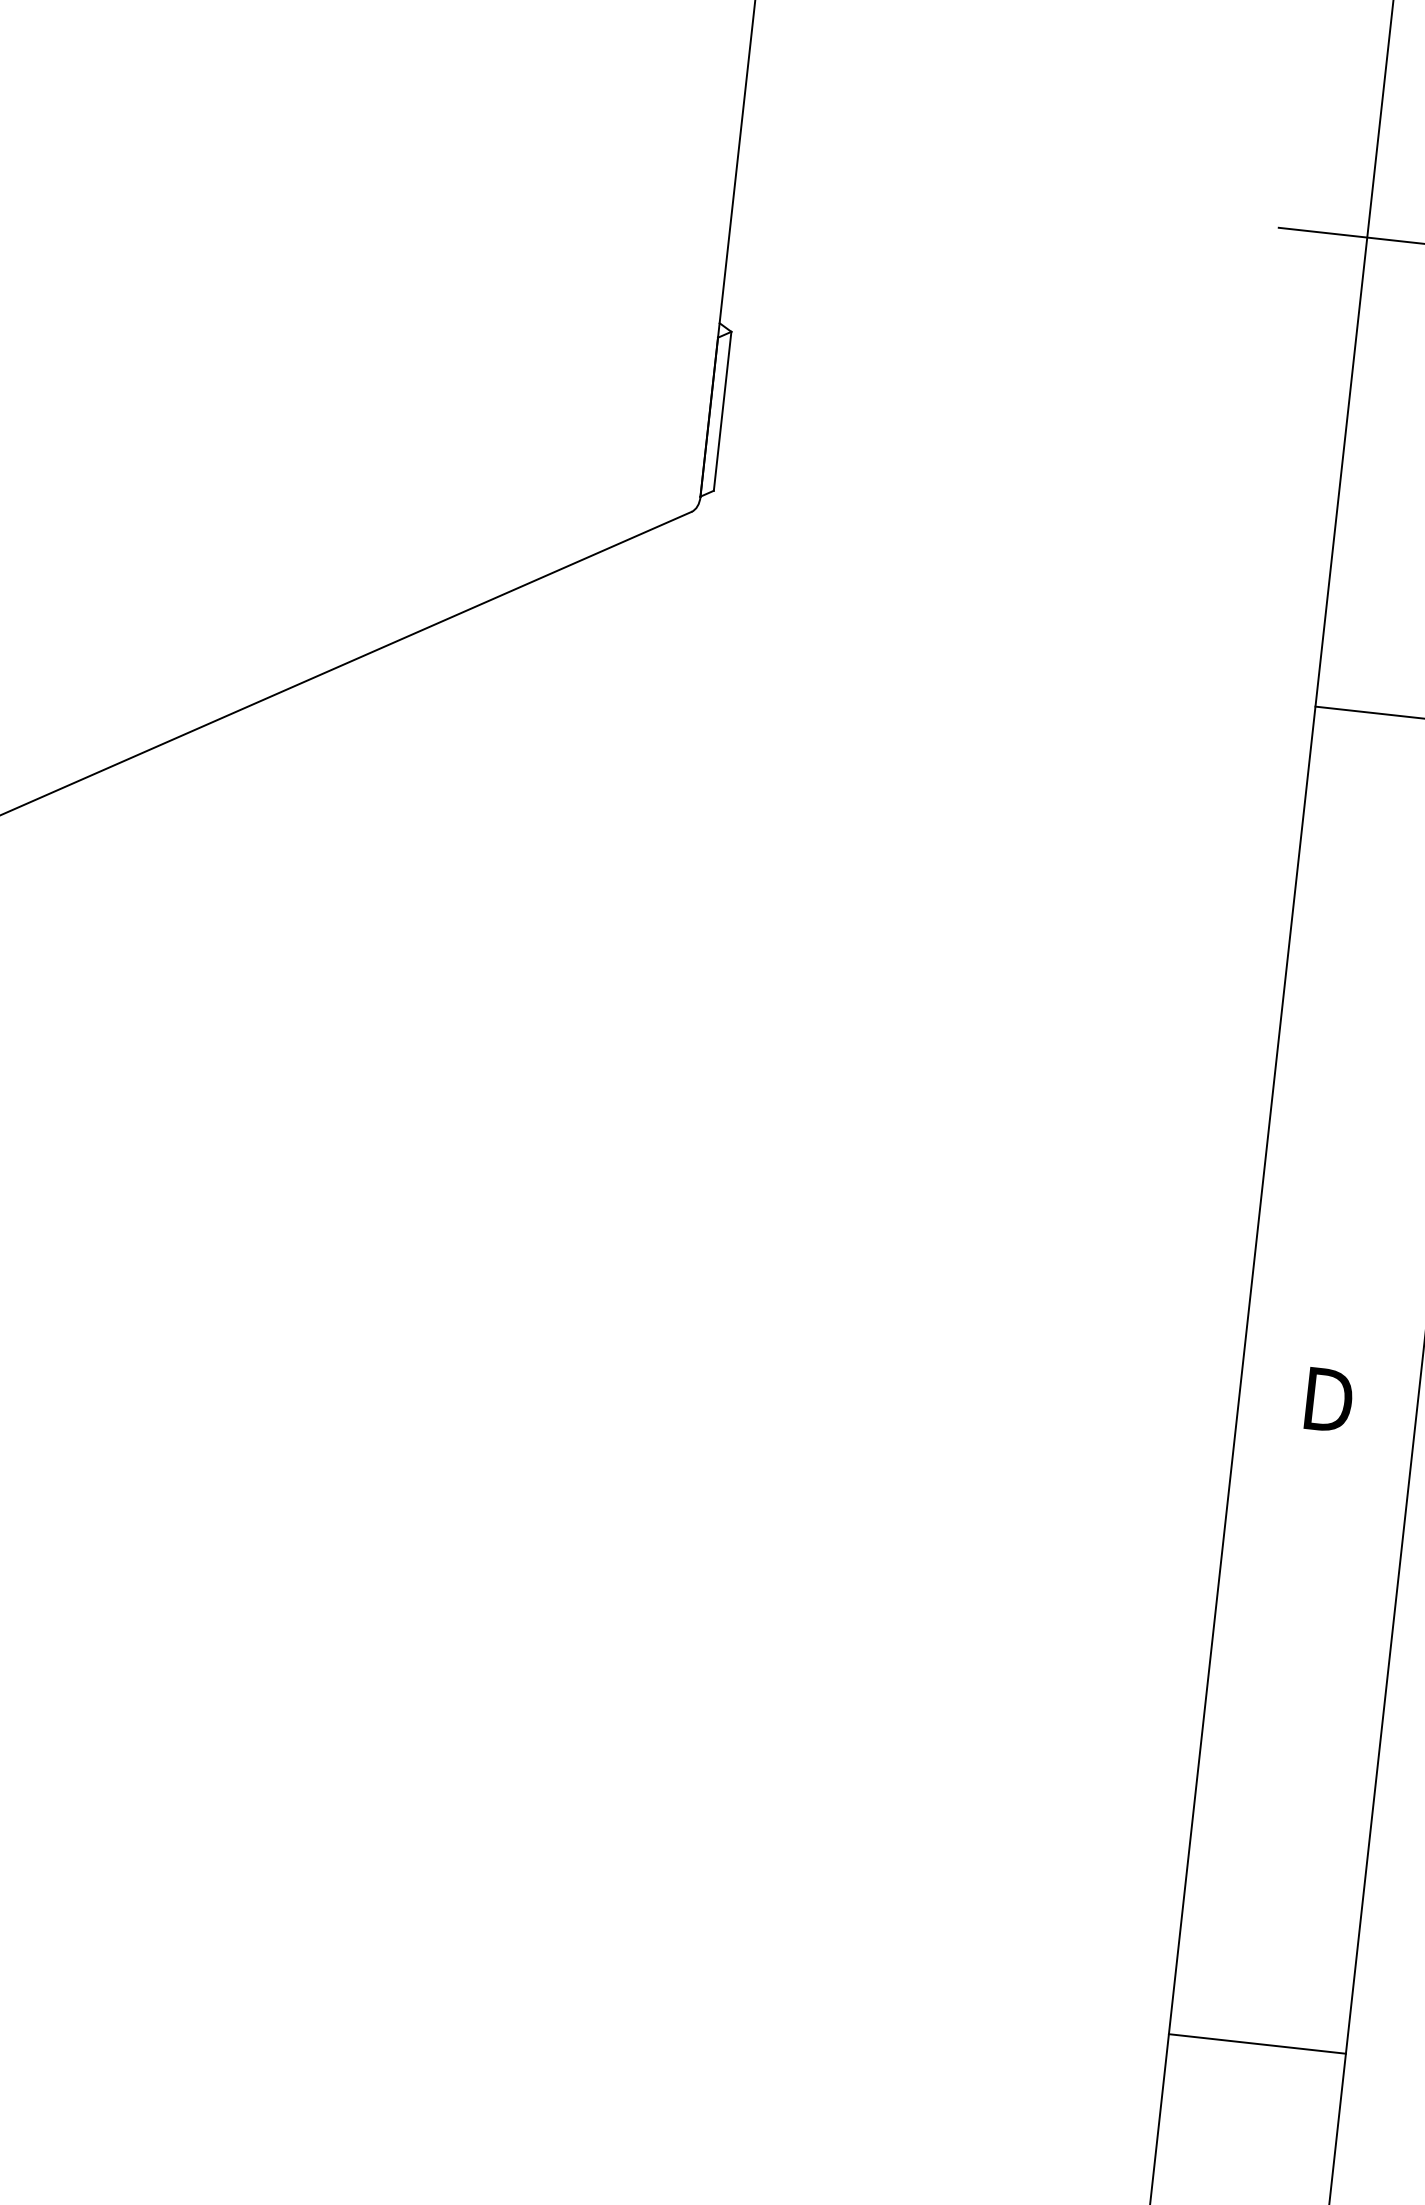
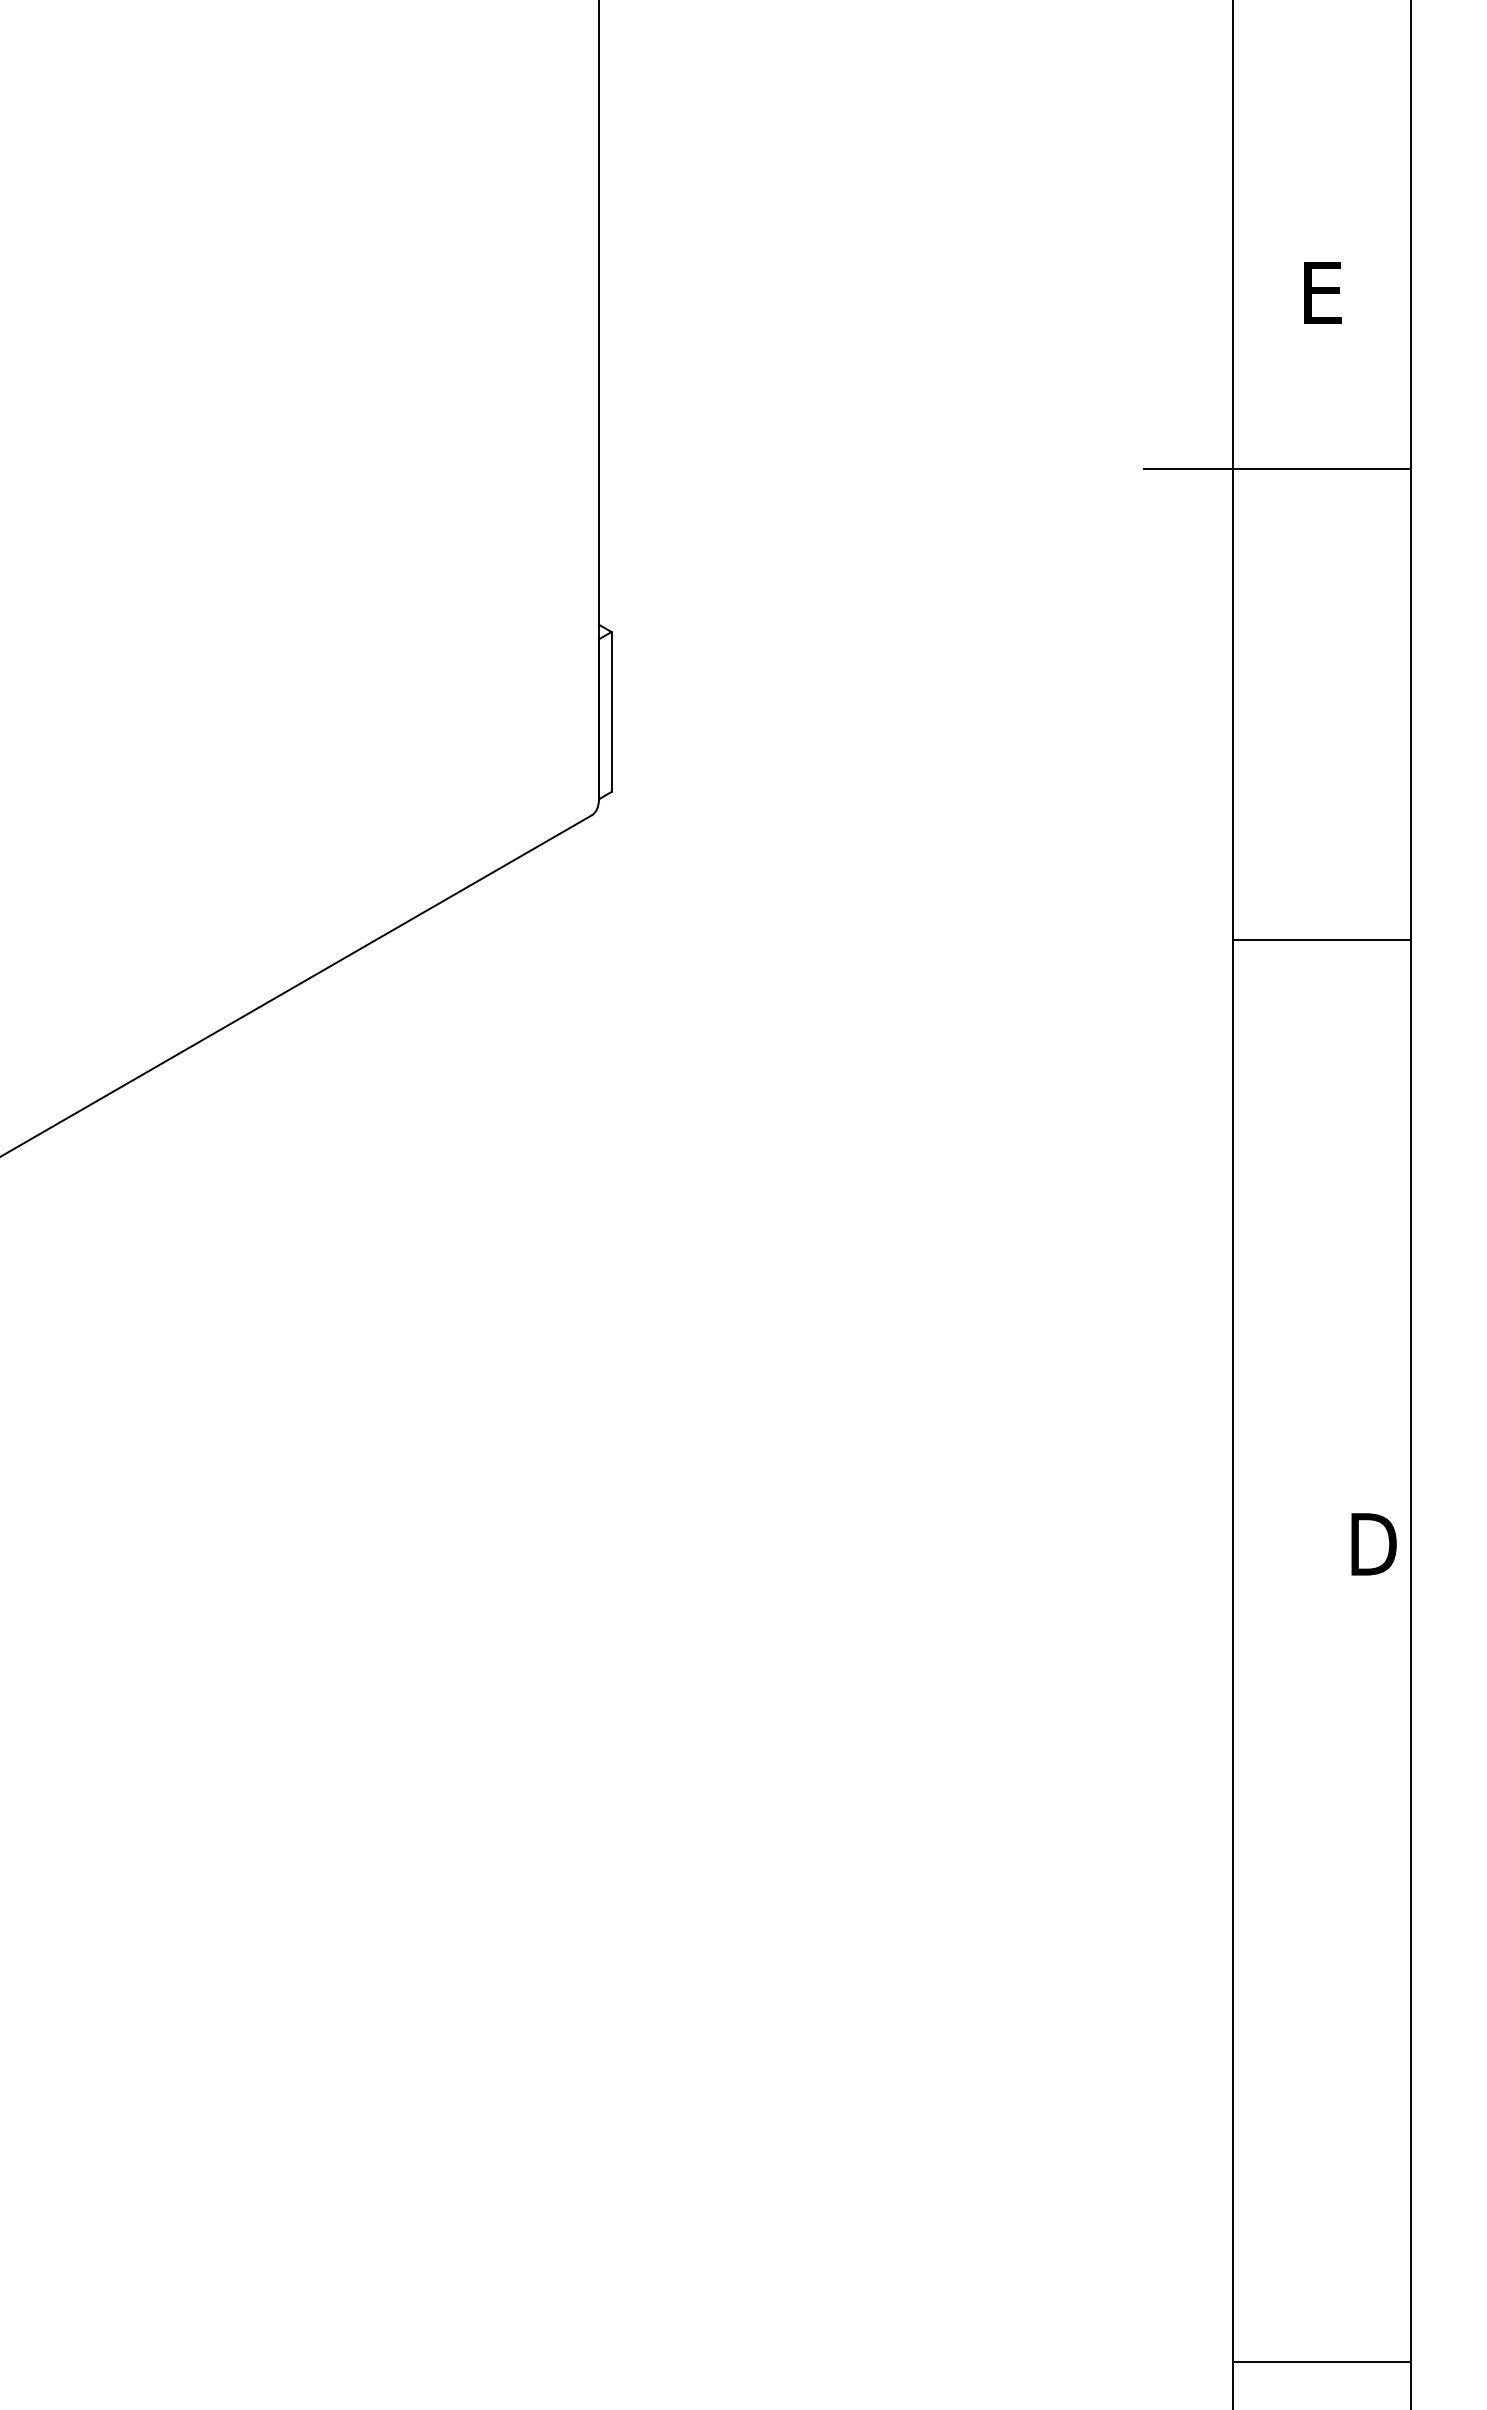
text: (1328, 1400) -> (1373, 1544), moved
line: (1257, 2044) -> (1322, 2362), moved

